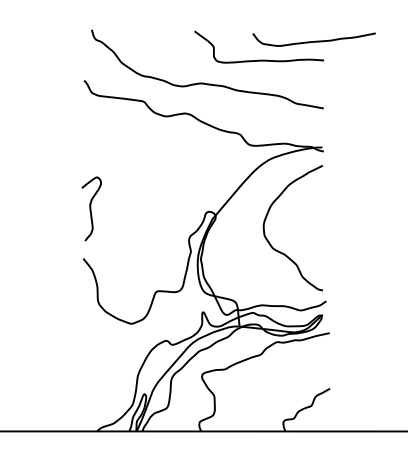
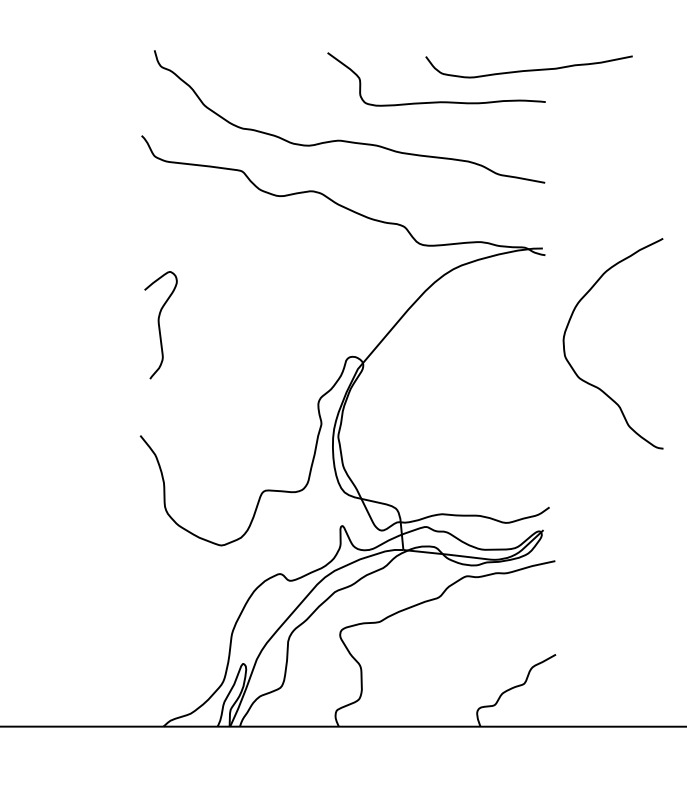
curve: (91, 208) -> (160, 324), moved
curve: (280, 251) -> (591, 383), moved

